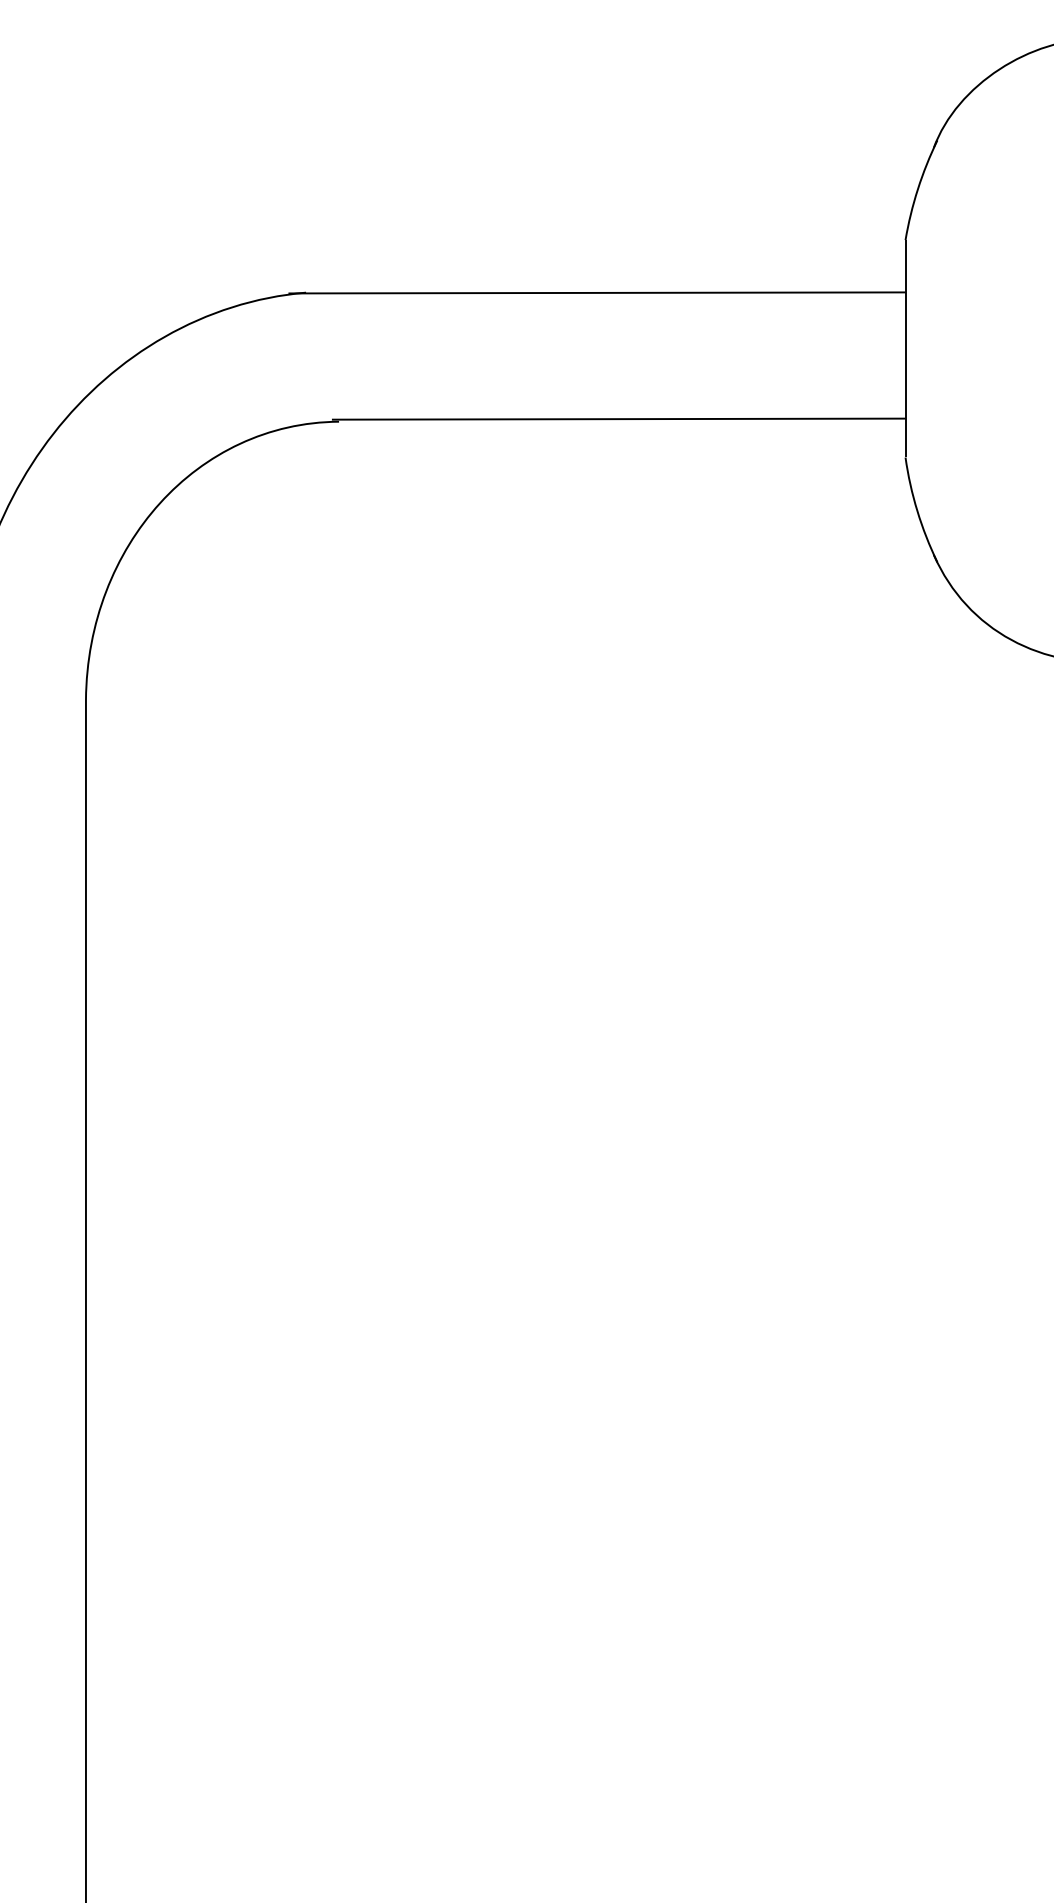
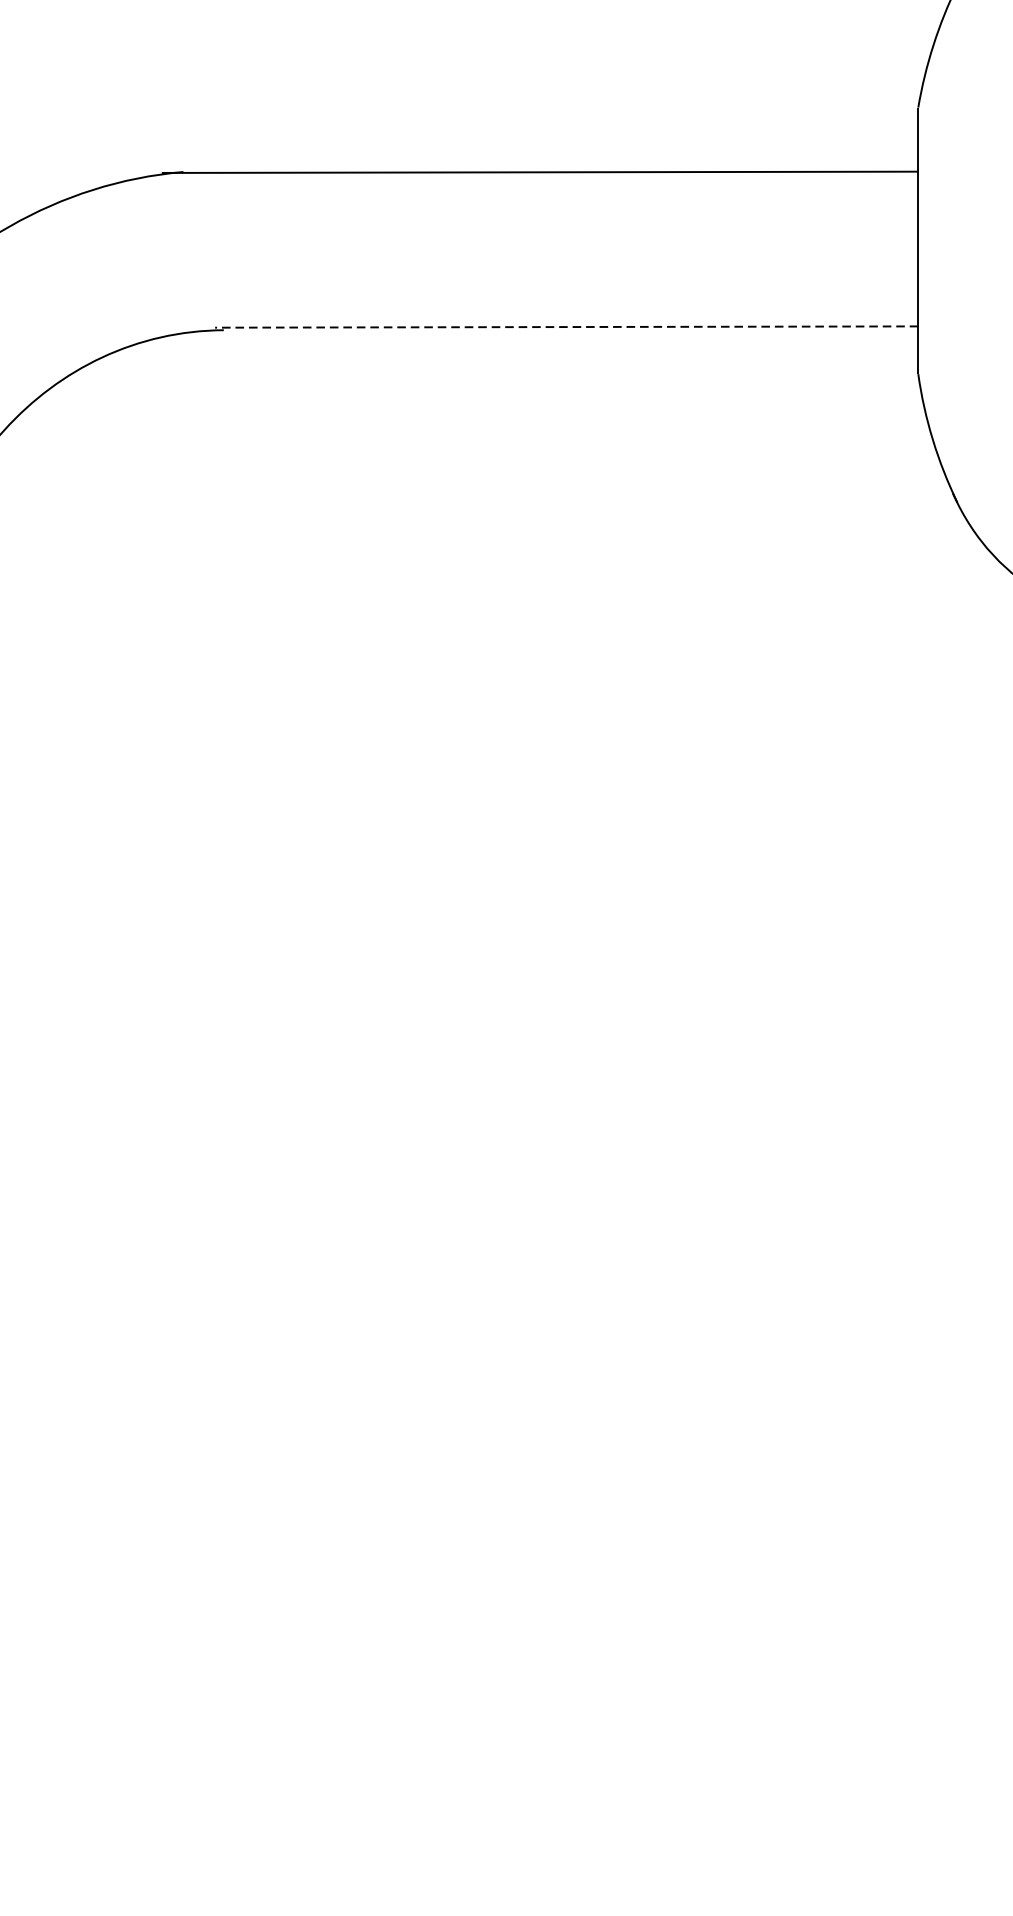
line: (618, 419) -> (566, 327), solid -> dashed

